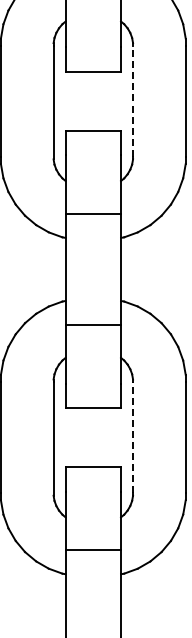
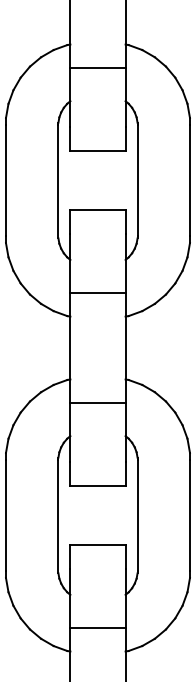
line: (133, 101) -> (137, 180), dashed -> solid
line: (133, 436) -> (137, 514), dashed -> solid

